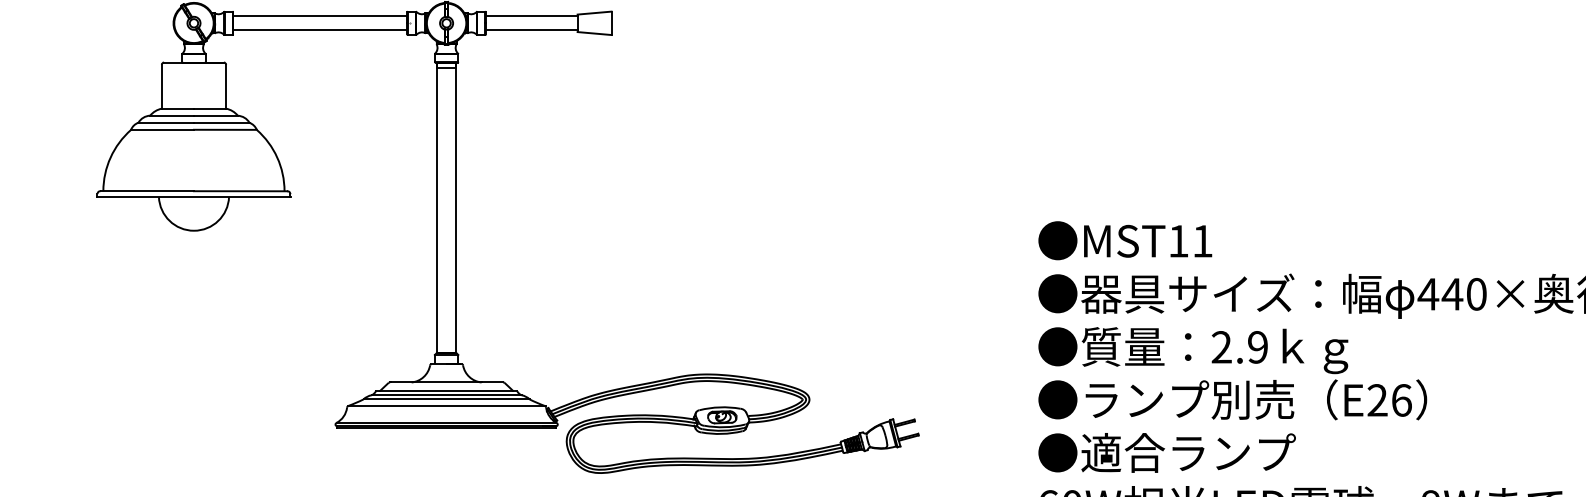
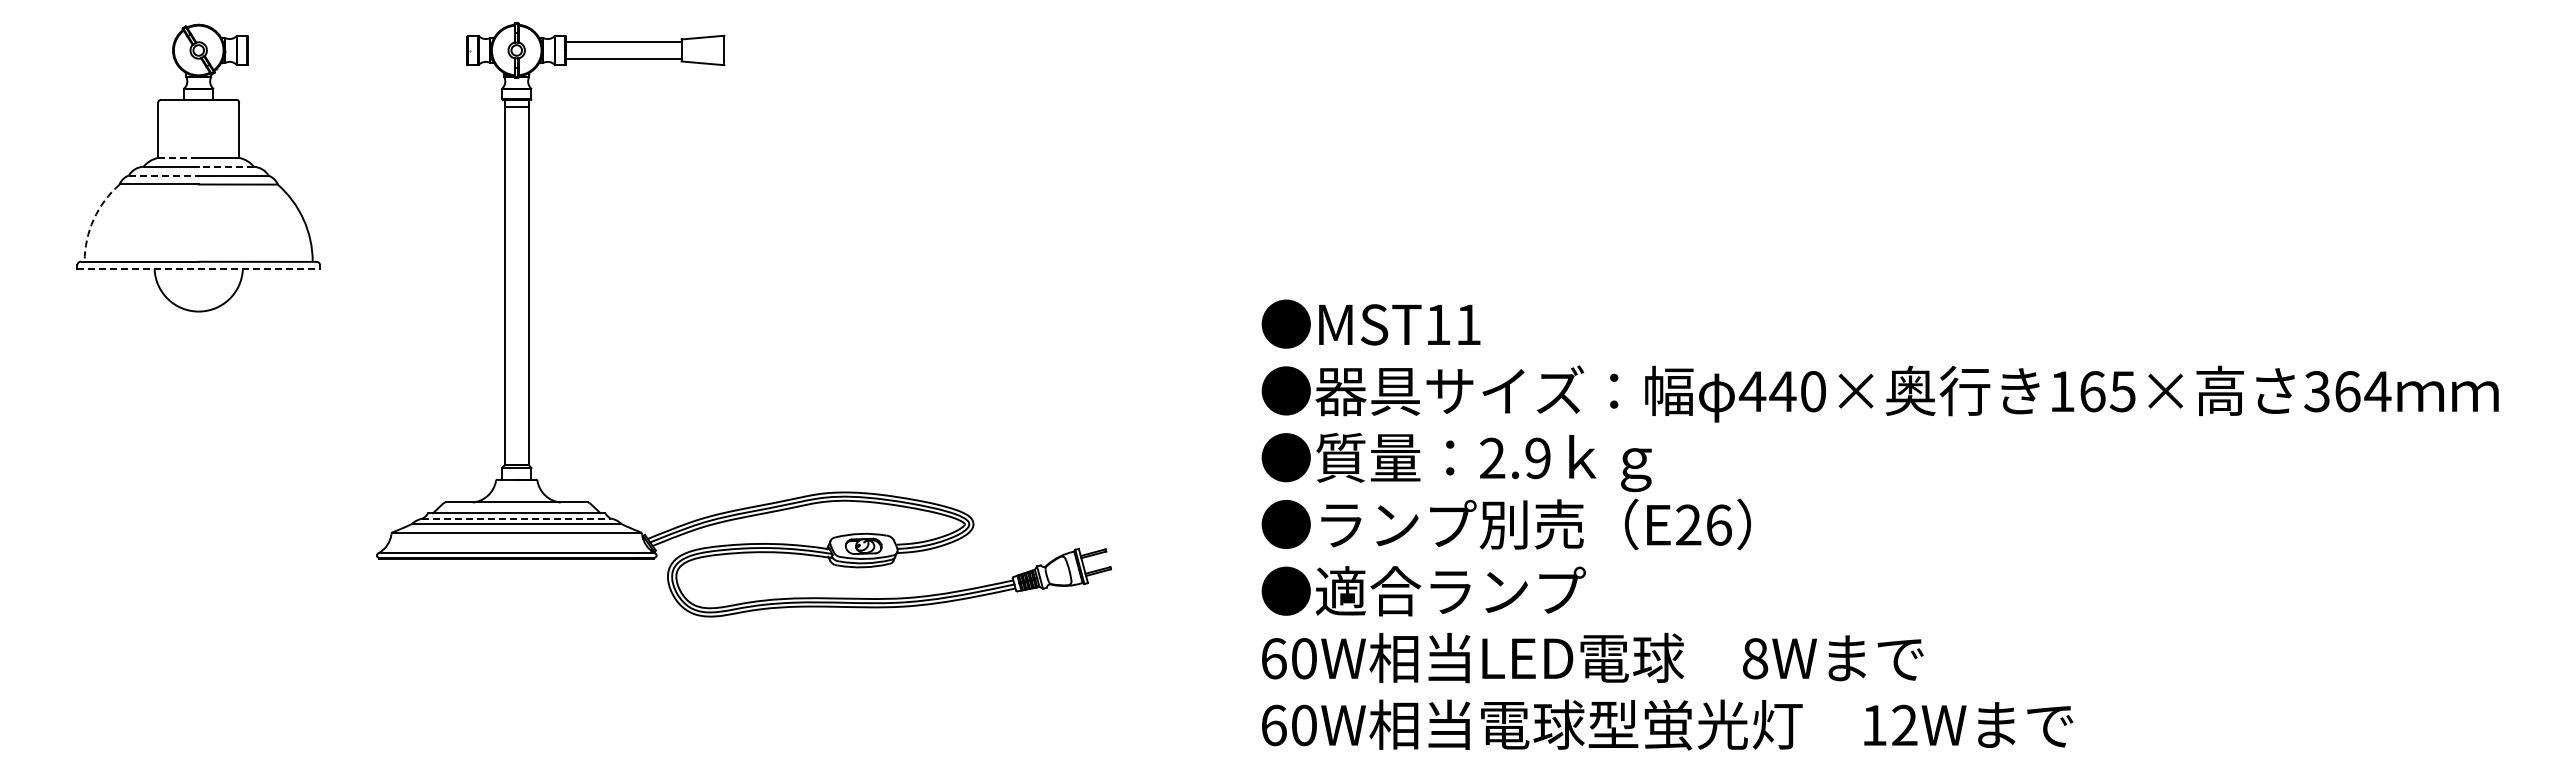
line: (320, 16) -> (357, 41), removed
line: (320, 30) -> (357, 59), removed
line: (178, 108) -> (179, 157), solid -> dashed
line: (216, 115) -> (226, 166), solid -> dashed
line: (165, 122) -> (163, 175), solid -> dashed
arc: (110, 157) -> (93, 219), solid -> dashed
line: (194, 197) -> (199, 269), solid -> dashed
line: (447, 395) -> (517, 518), solid -> dashed

